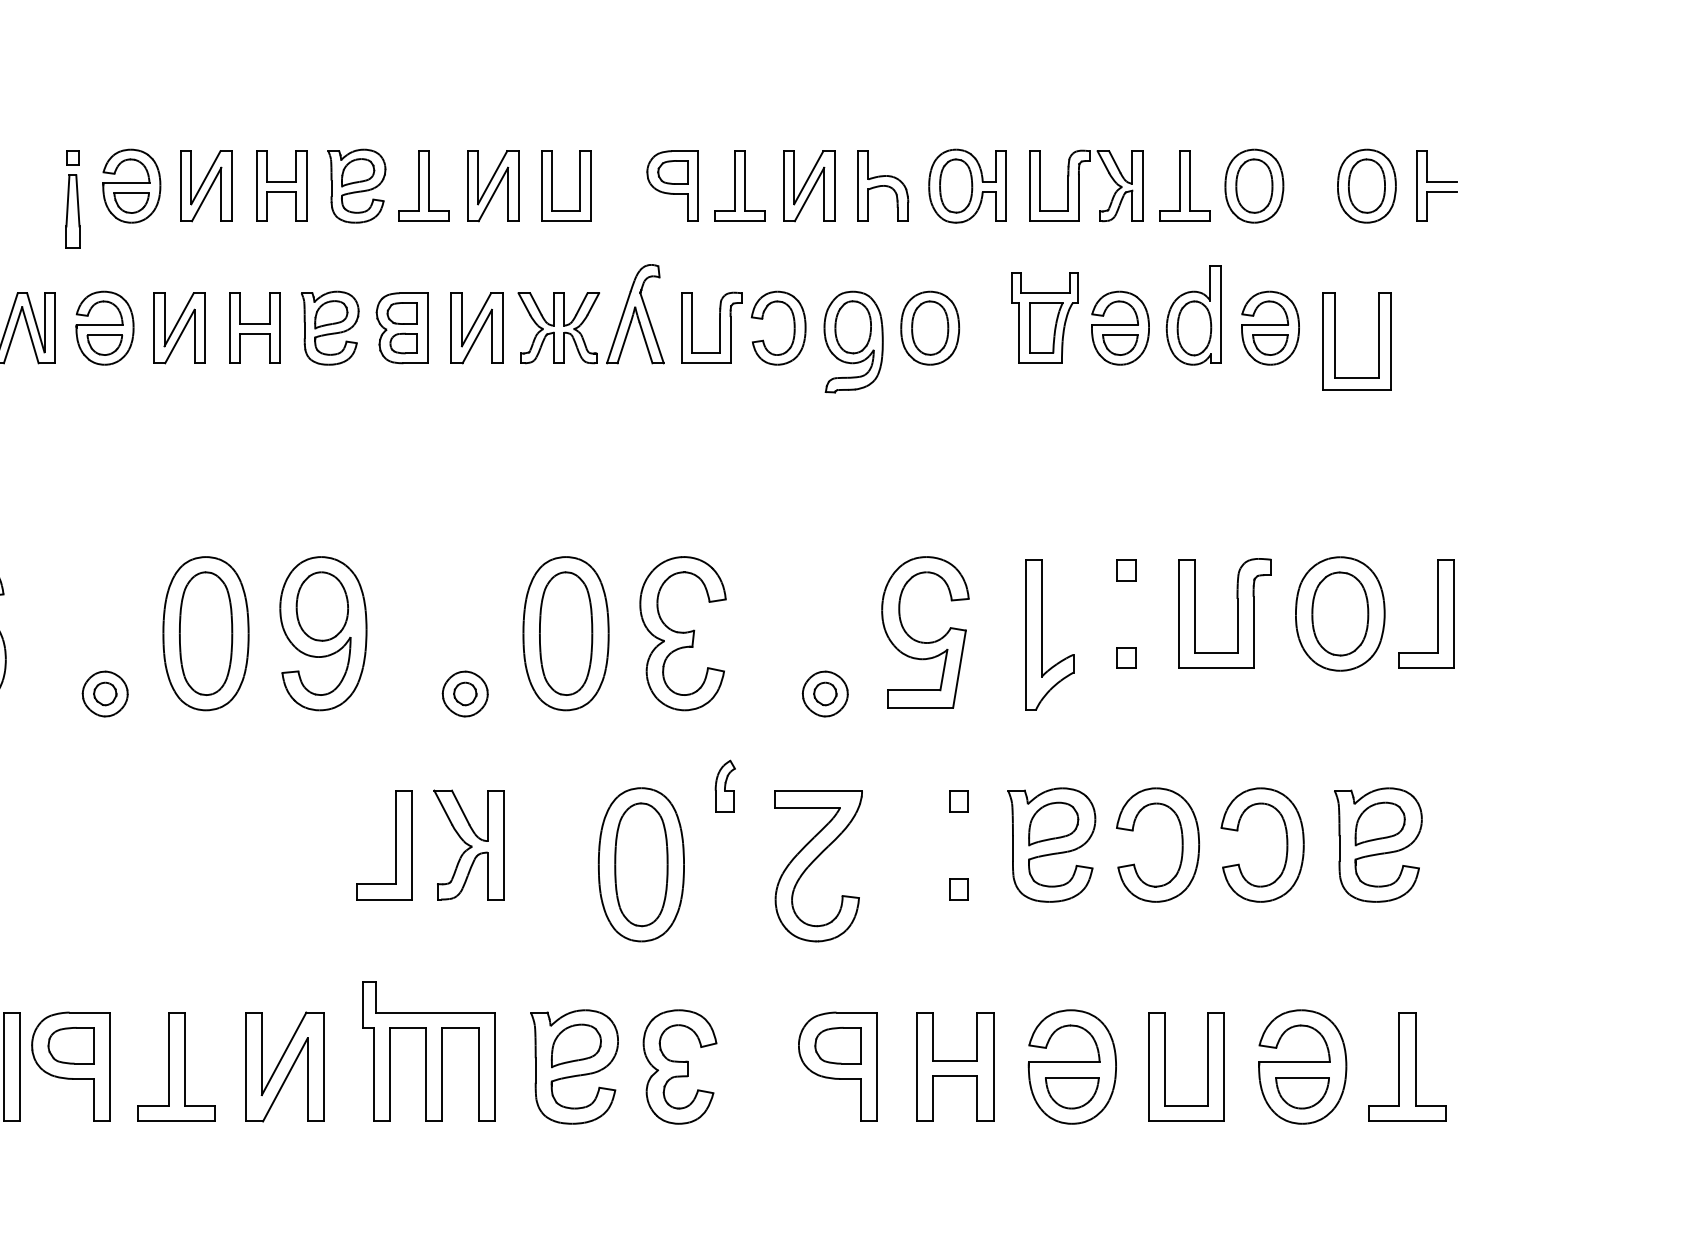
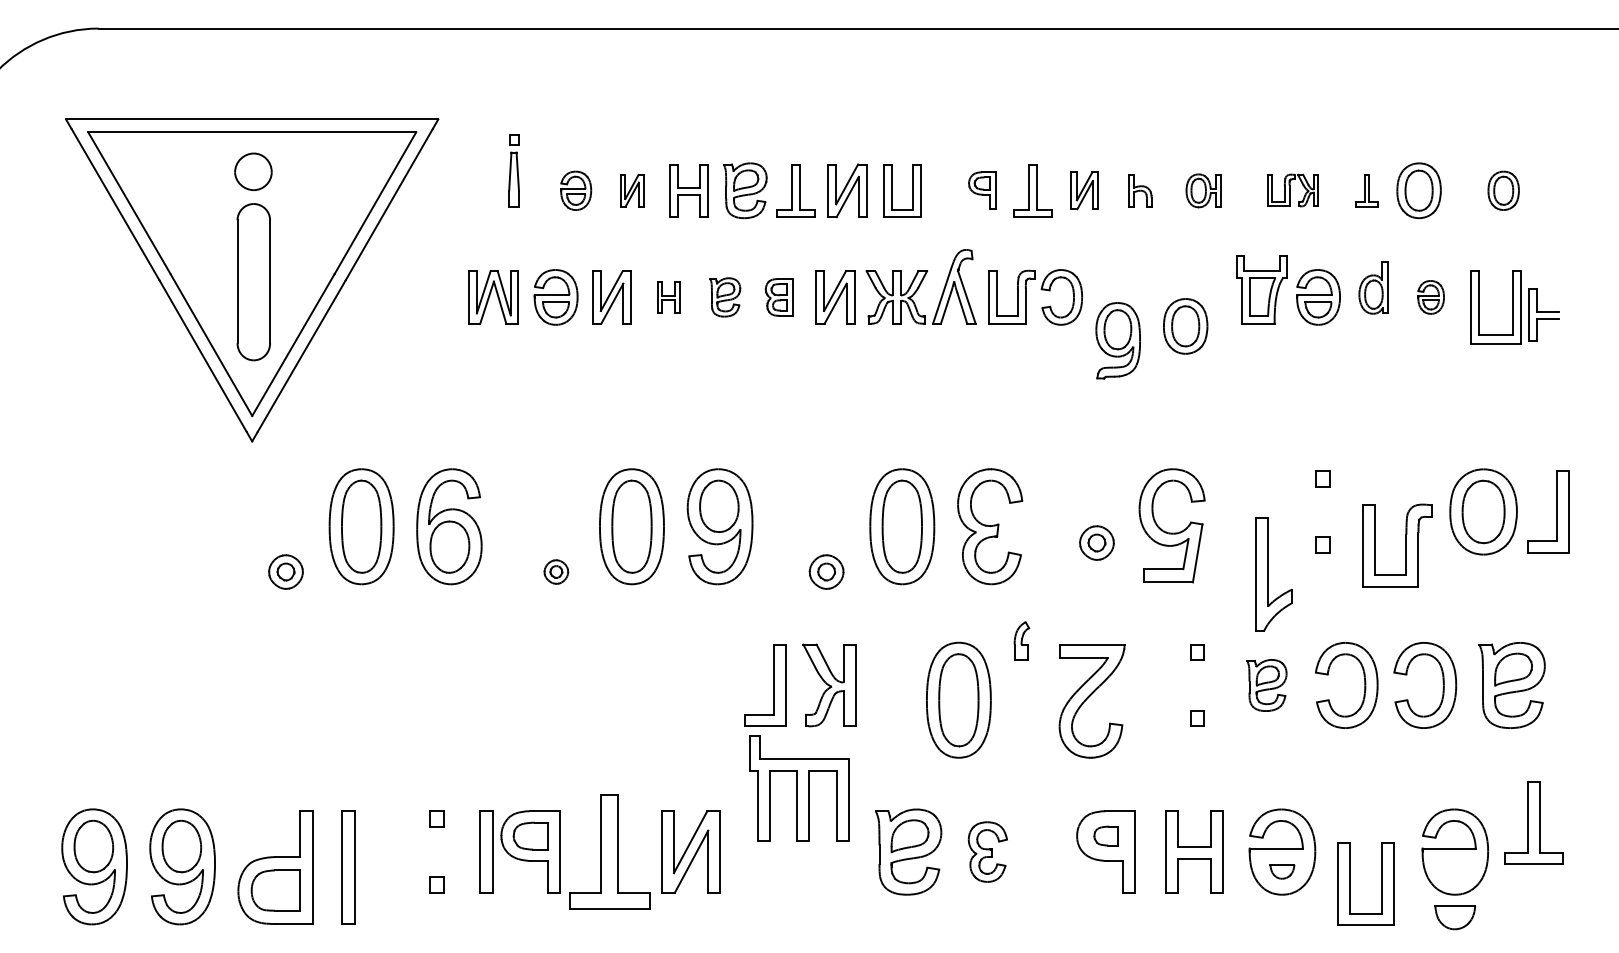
part: (130, 185) -> (575, 190), size x0.7
part: (205, 185) -> (631, 190), size x0.6
part: (672, 185) -> (982, 190), size x0.7
part: (808, 185) -> (1084, 190), size x0.7
part: (883, 185) -> (1140, 190), size x0.6
part: (967, 185) -> (1203, 190), size x0.6
part: (1085, 185) -> (1292, 190), size x0.6
part: (1184, 185) -> (1366, 190), size x0.6
part: (1366, 185) -> (1503, 190), size x0.7
part: (1436, 185) -> (1543, 314), moved
part: (72, 199) -> (513, 170), moved
part: (1193, 315) -> (1373, 287), size x0.7
part: (254, 328) -> (668, 297), size x0.6
part: (330, 328) -> (725, 297), size x0.7
part: (401, 328) -> (778, 297), size x0.7
part: (929, 328) -> (1185, 326), moved
part: (1269, 328) -> (1430, 297), size x0.6
part: (852, 341) -> (1117, 340), moved
part: (1236, 613) -> (1405, 545), moved
part: (1048, 634) -> (1273, 574), moved
part: (105, 693) -> (556, 571), size x0.7
part: (824, 693) -> (1096, 542), moved
part: (1051, 845) -> (1266, 685), size x0.6
part: (836, 1044) -> (1105, 835), size x0.7
part: (429, 1051) -> (799, 788), moved
part: (176, 1066) -> (609, 851), size x1.4
part: (679, 1066) -> (987, 851), size x0.7
part: (1165, 1066) -> (1350, 883), moved
part: (1406, 1066) -> (1533, 822), moved
part: (1072, 1092) -> (1282, 871), size x0.6
part: (1301, 1092) -> (1454, 917), moved

